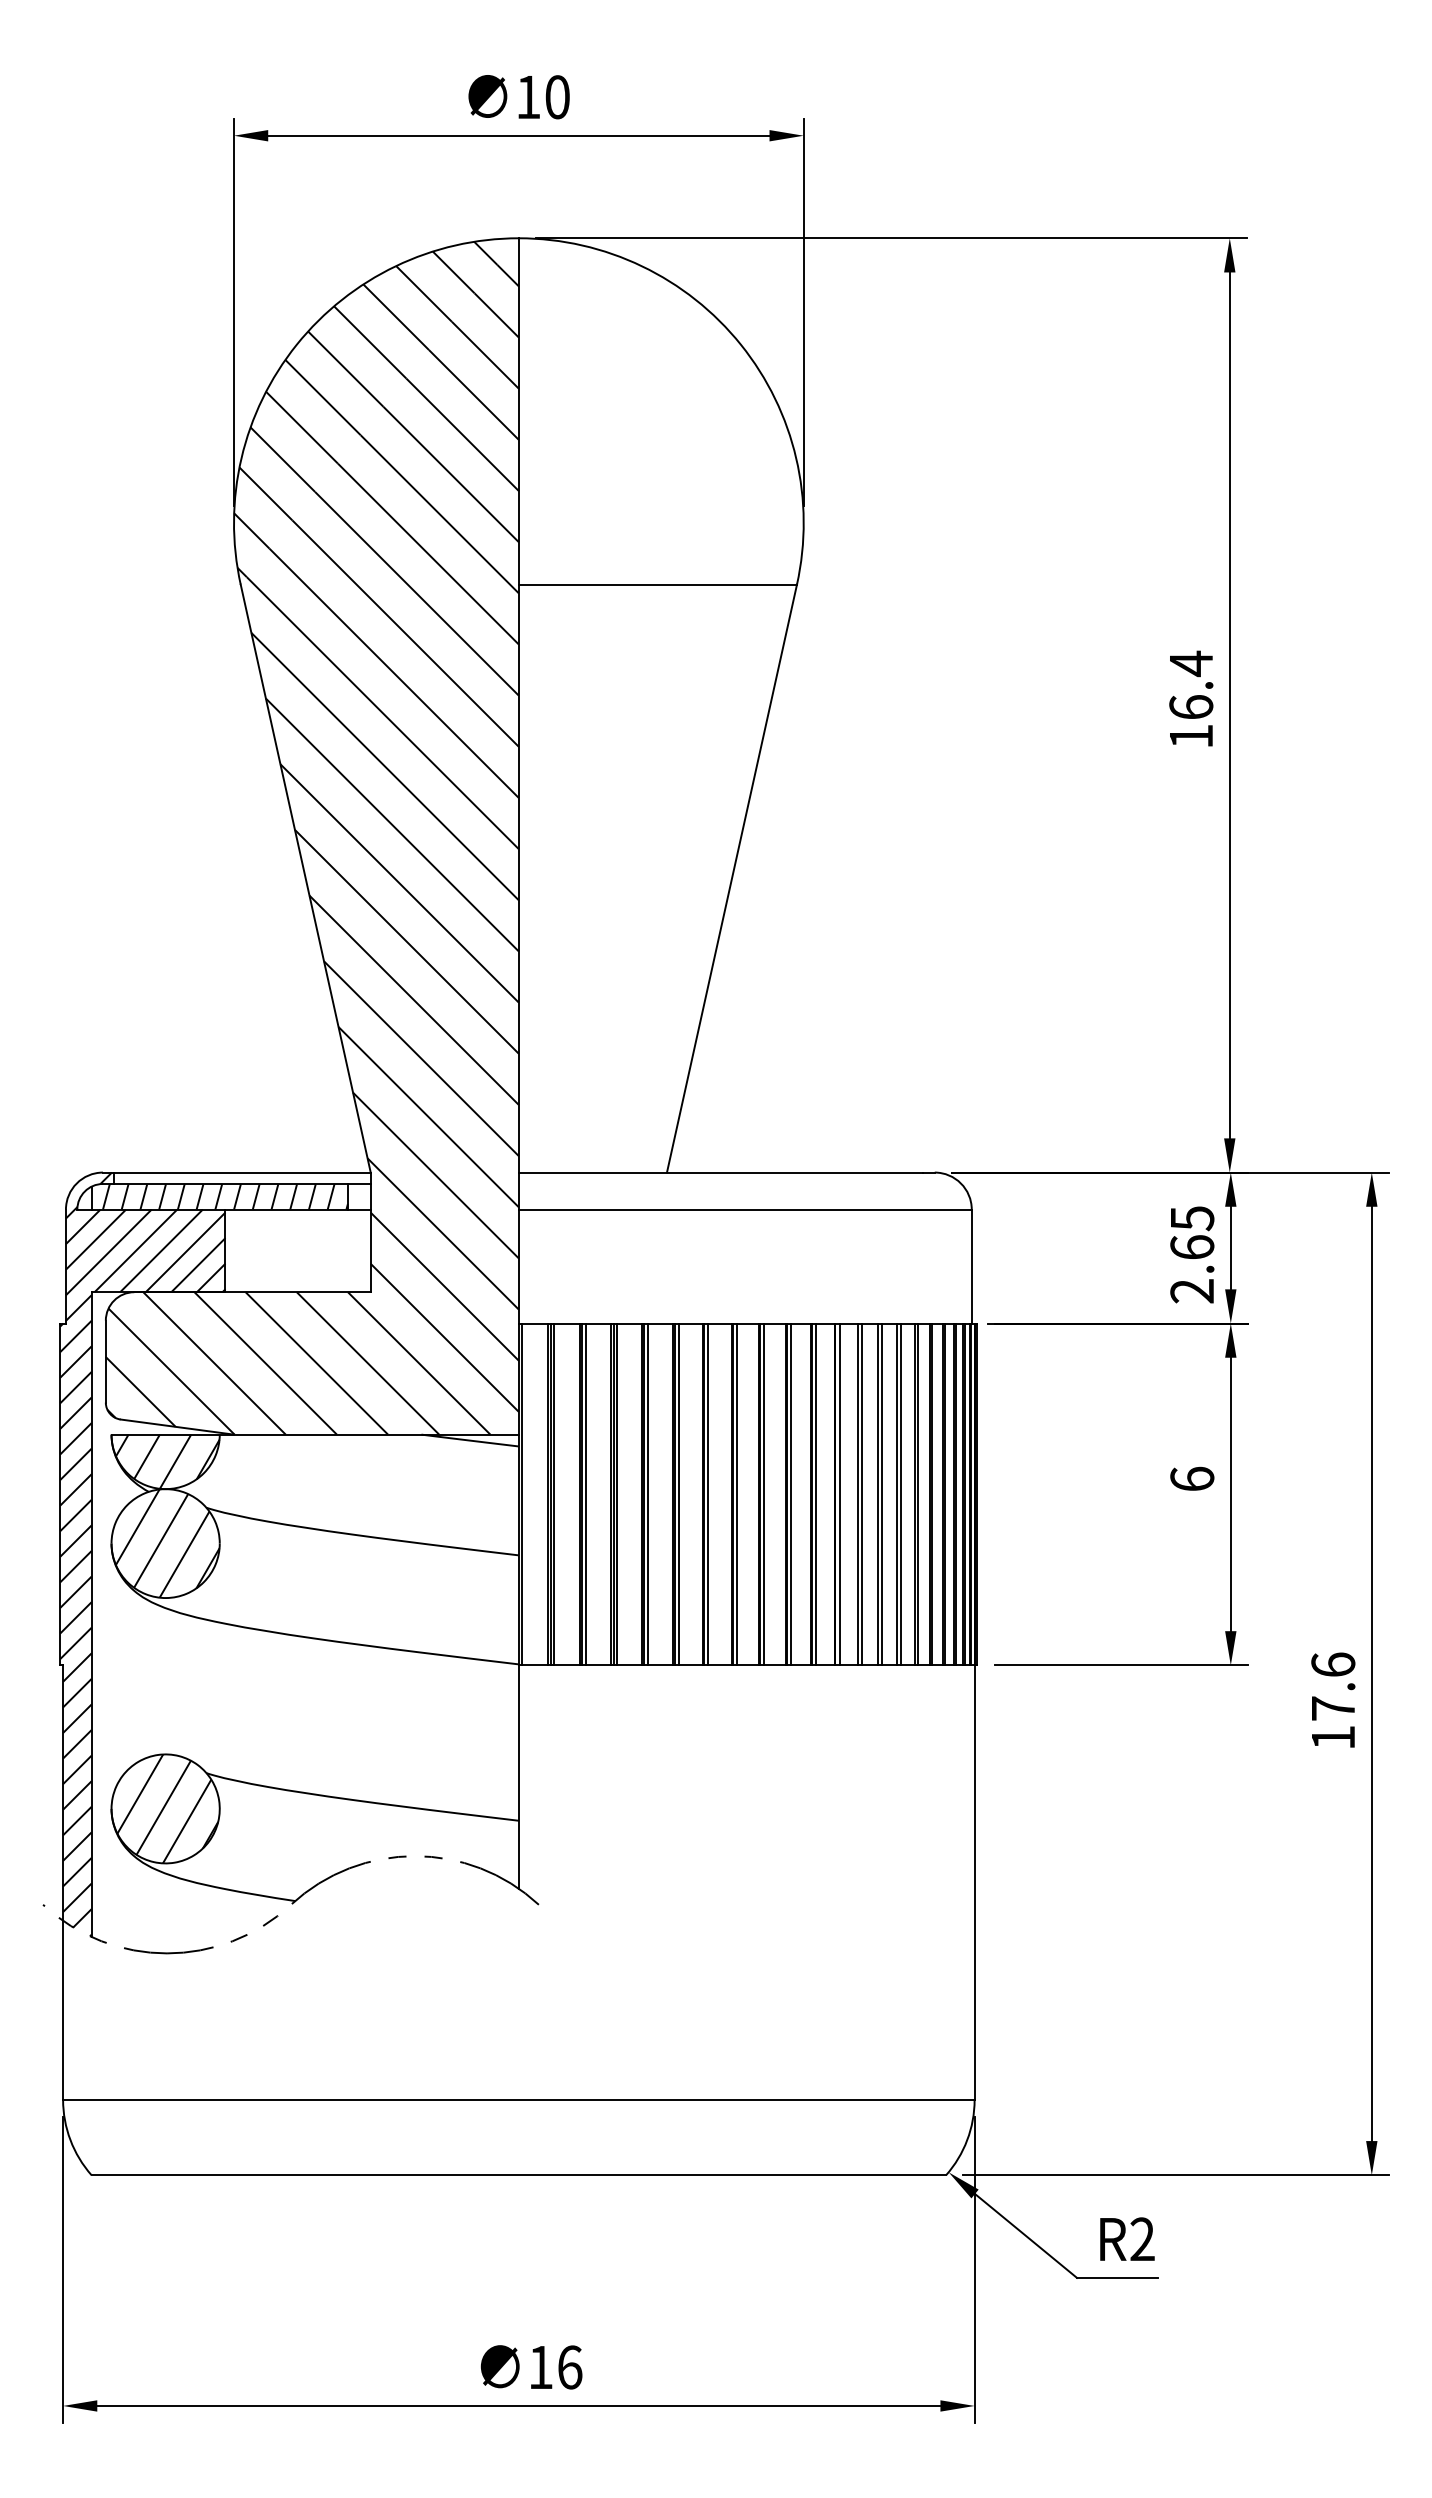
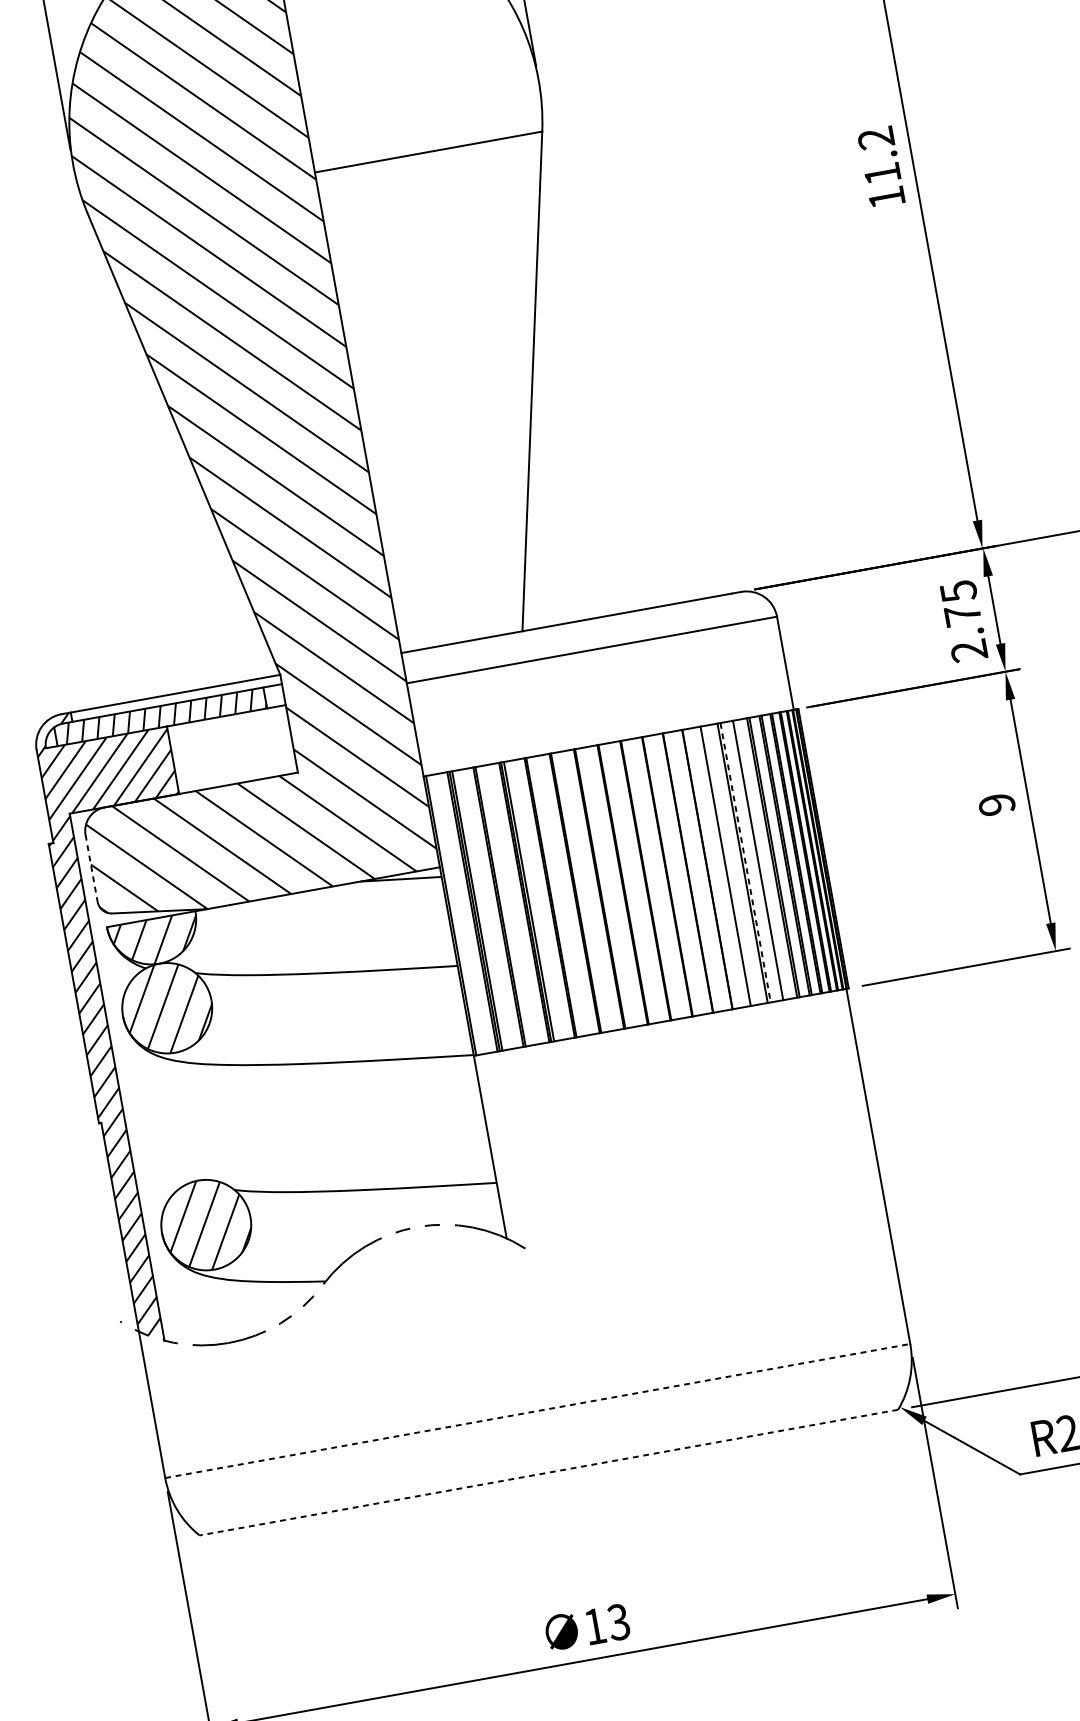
text: (1191, 684) -> (879, 155), 16.4 -> 11.2
text: (1192, 1247) -> (963, 615), 2.65 -> 2.75
line: (105, 1361) -> (91, 868), solid -> dashed
text: (1192, 1478) -> (996, 804), 6 -> 9
line: (585, 1494) -> (503, 906), removed
line: (648, 1494) -> (554, 897), removed
line: (678, 1494) -> (579, 892), removed
line: (708, 1494) -> (603, 888), removed
line: (736, 1494) -> (626, 884), removed
line: (764, 1494) -> (649, 880), removed
line: (790, 1494) -> (670, 876), removed
line: (815, 1494) -> (691, 872), removed
line: (839, 1494) -> (710, 869), removed
line: (861, 1494) -> (728, 865), removed
line: (882, 1494) -> (745, 862), solid -> dashed
line: (900, 1494) -> (760, 860), removed
line: (518, 2099) -> (537, 1410), solid -> dashed
line: (518, 2175) -> (548, 1472), solid -> dashed
text: (569, 2367) -> (618, 1622), 16 -> 13

